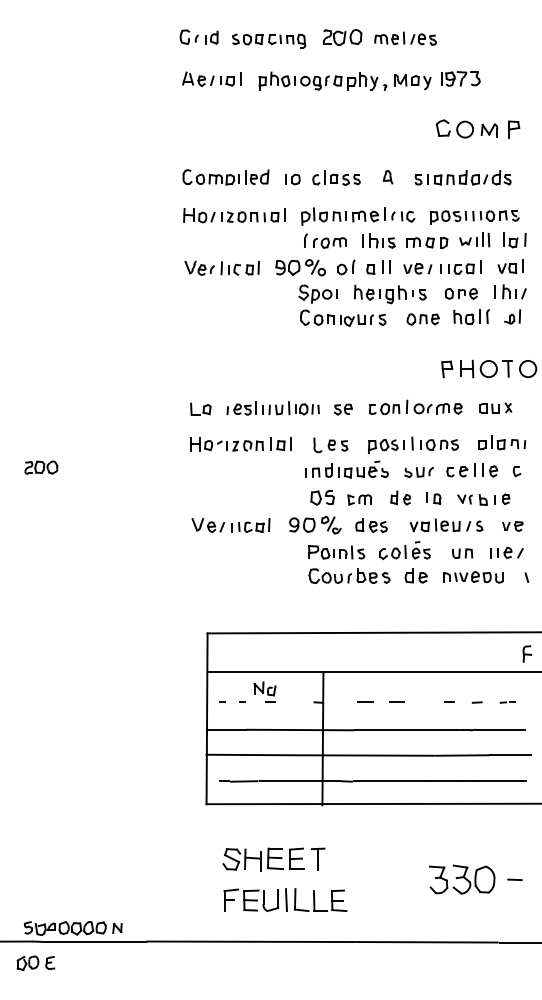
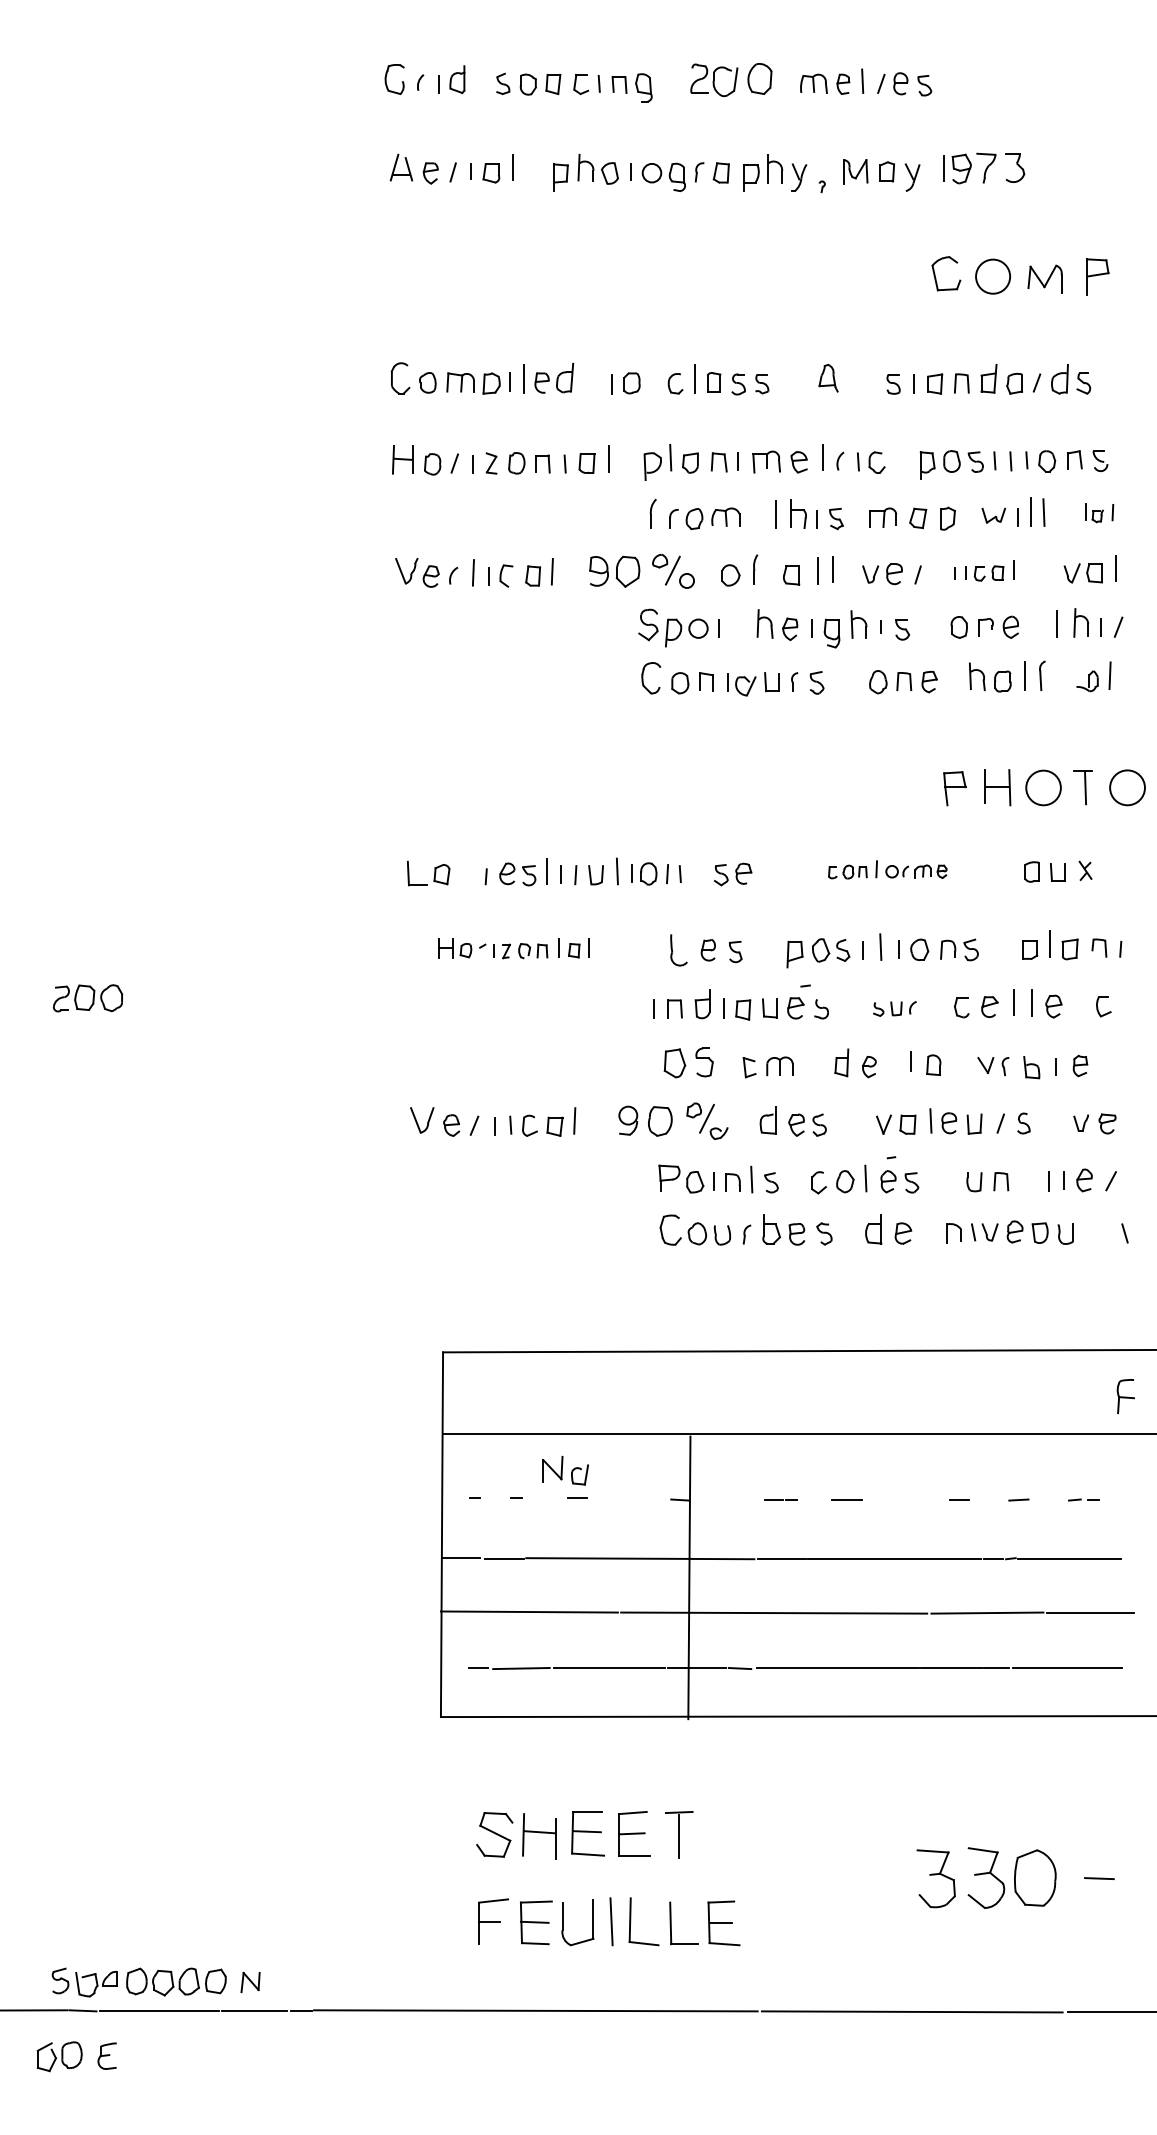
part: (514, 240) -> (1098, 513), size x0.6
part: (460, 267) -> (983, 571), size x0.7
part: (415, 407) -> (887, 869), size x0.6
part: (240, 444) -> (513, 948), size x0.7
part: (418, 472) -> (893, 1008), size x0.7

